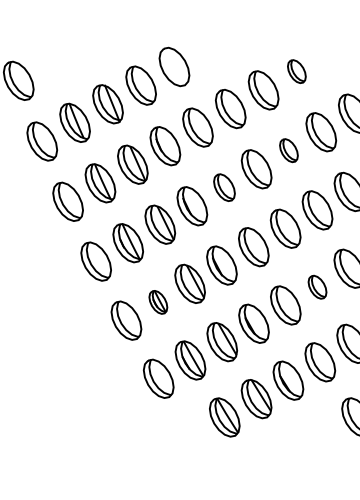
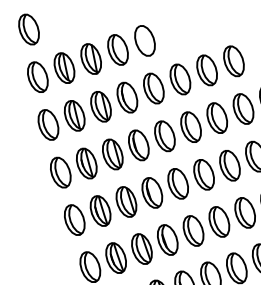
part: (296, 71) -> (233, 61), size x1.67
part: (288, 150) -> (216, 117), size x1.67
part: (224, 187) -> (164, 136), size x1.43
part: (317, 287) -> (219, 222), size x1.67
part: (158, 302) -> (100, 211), size x1.67

